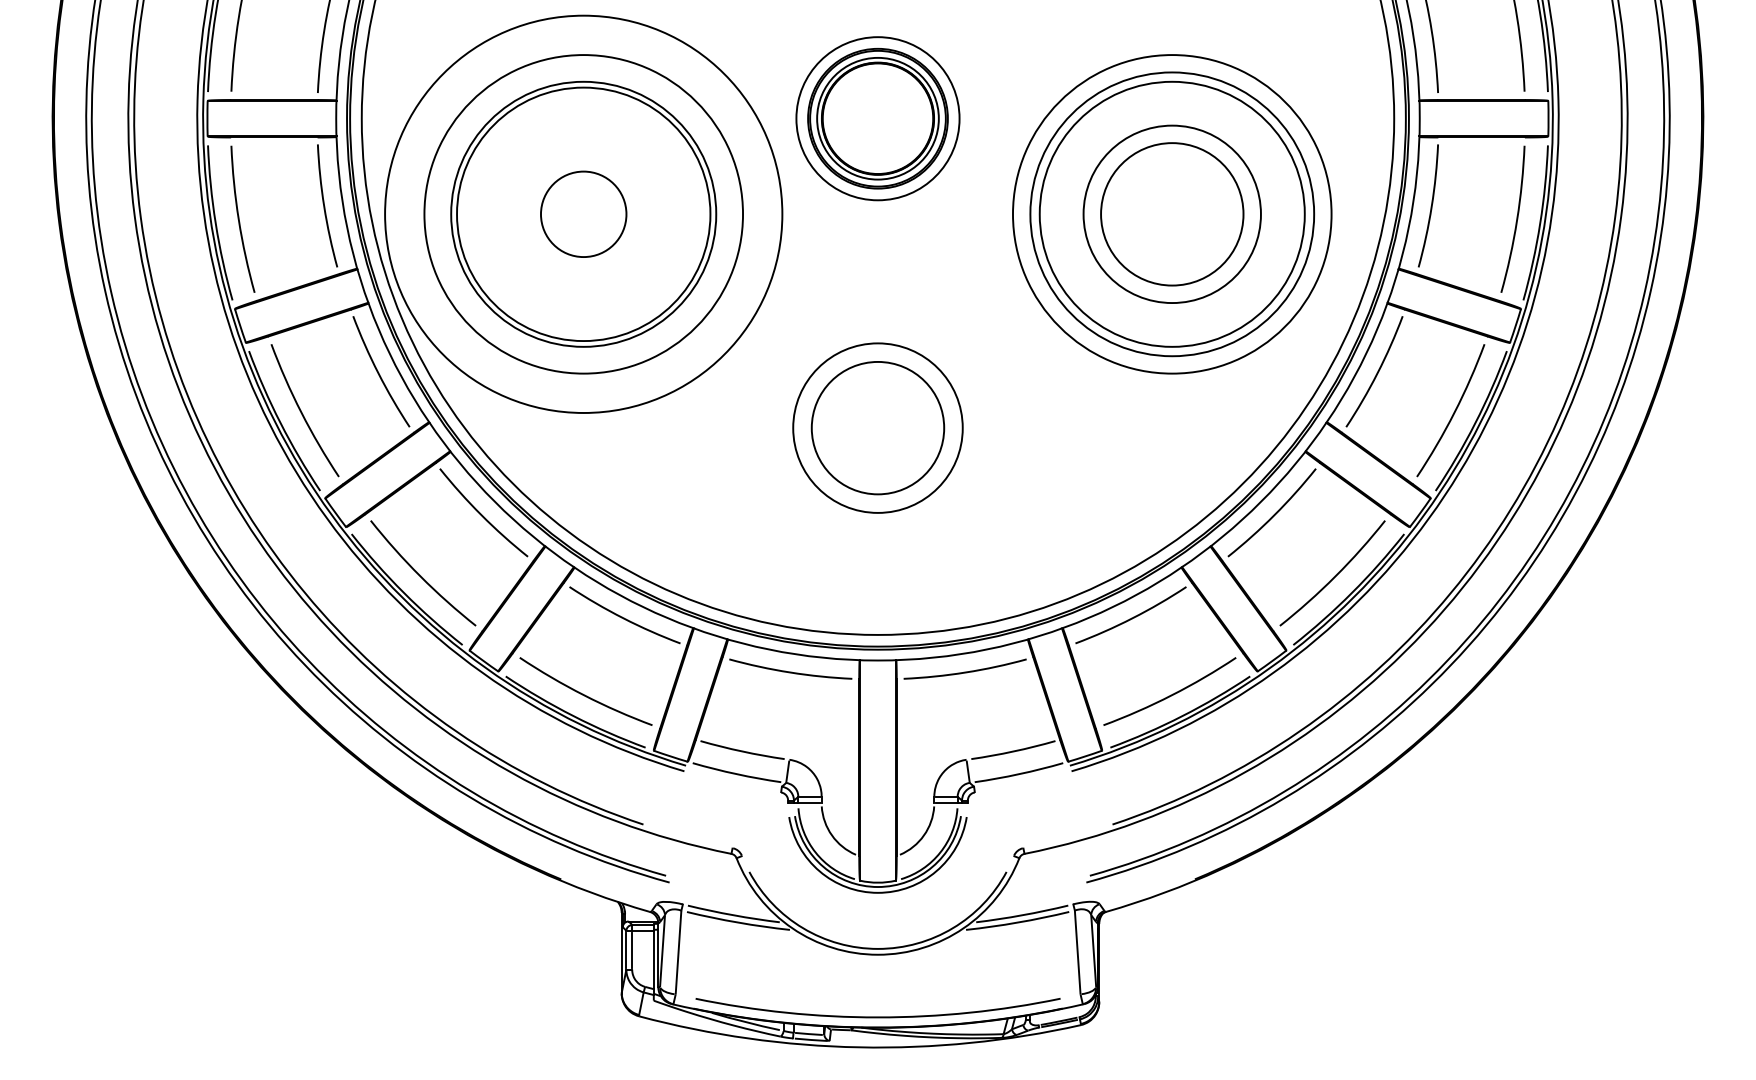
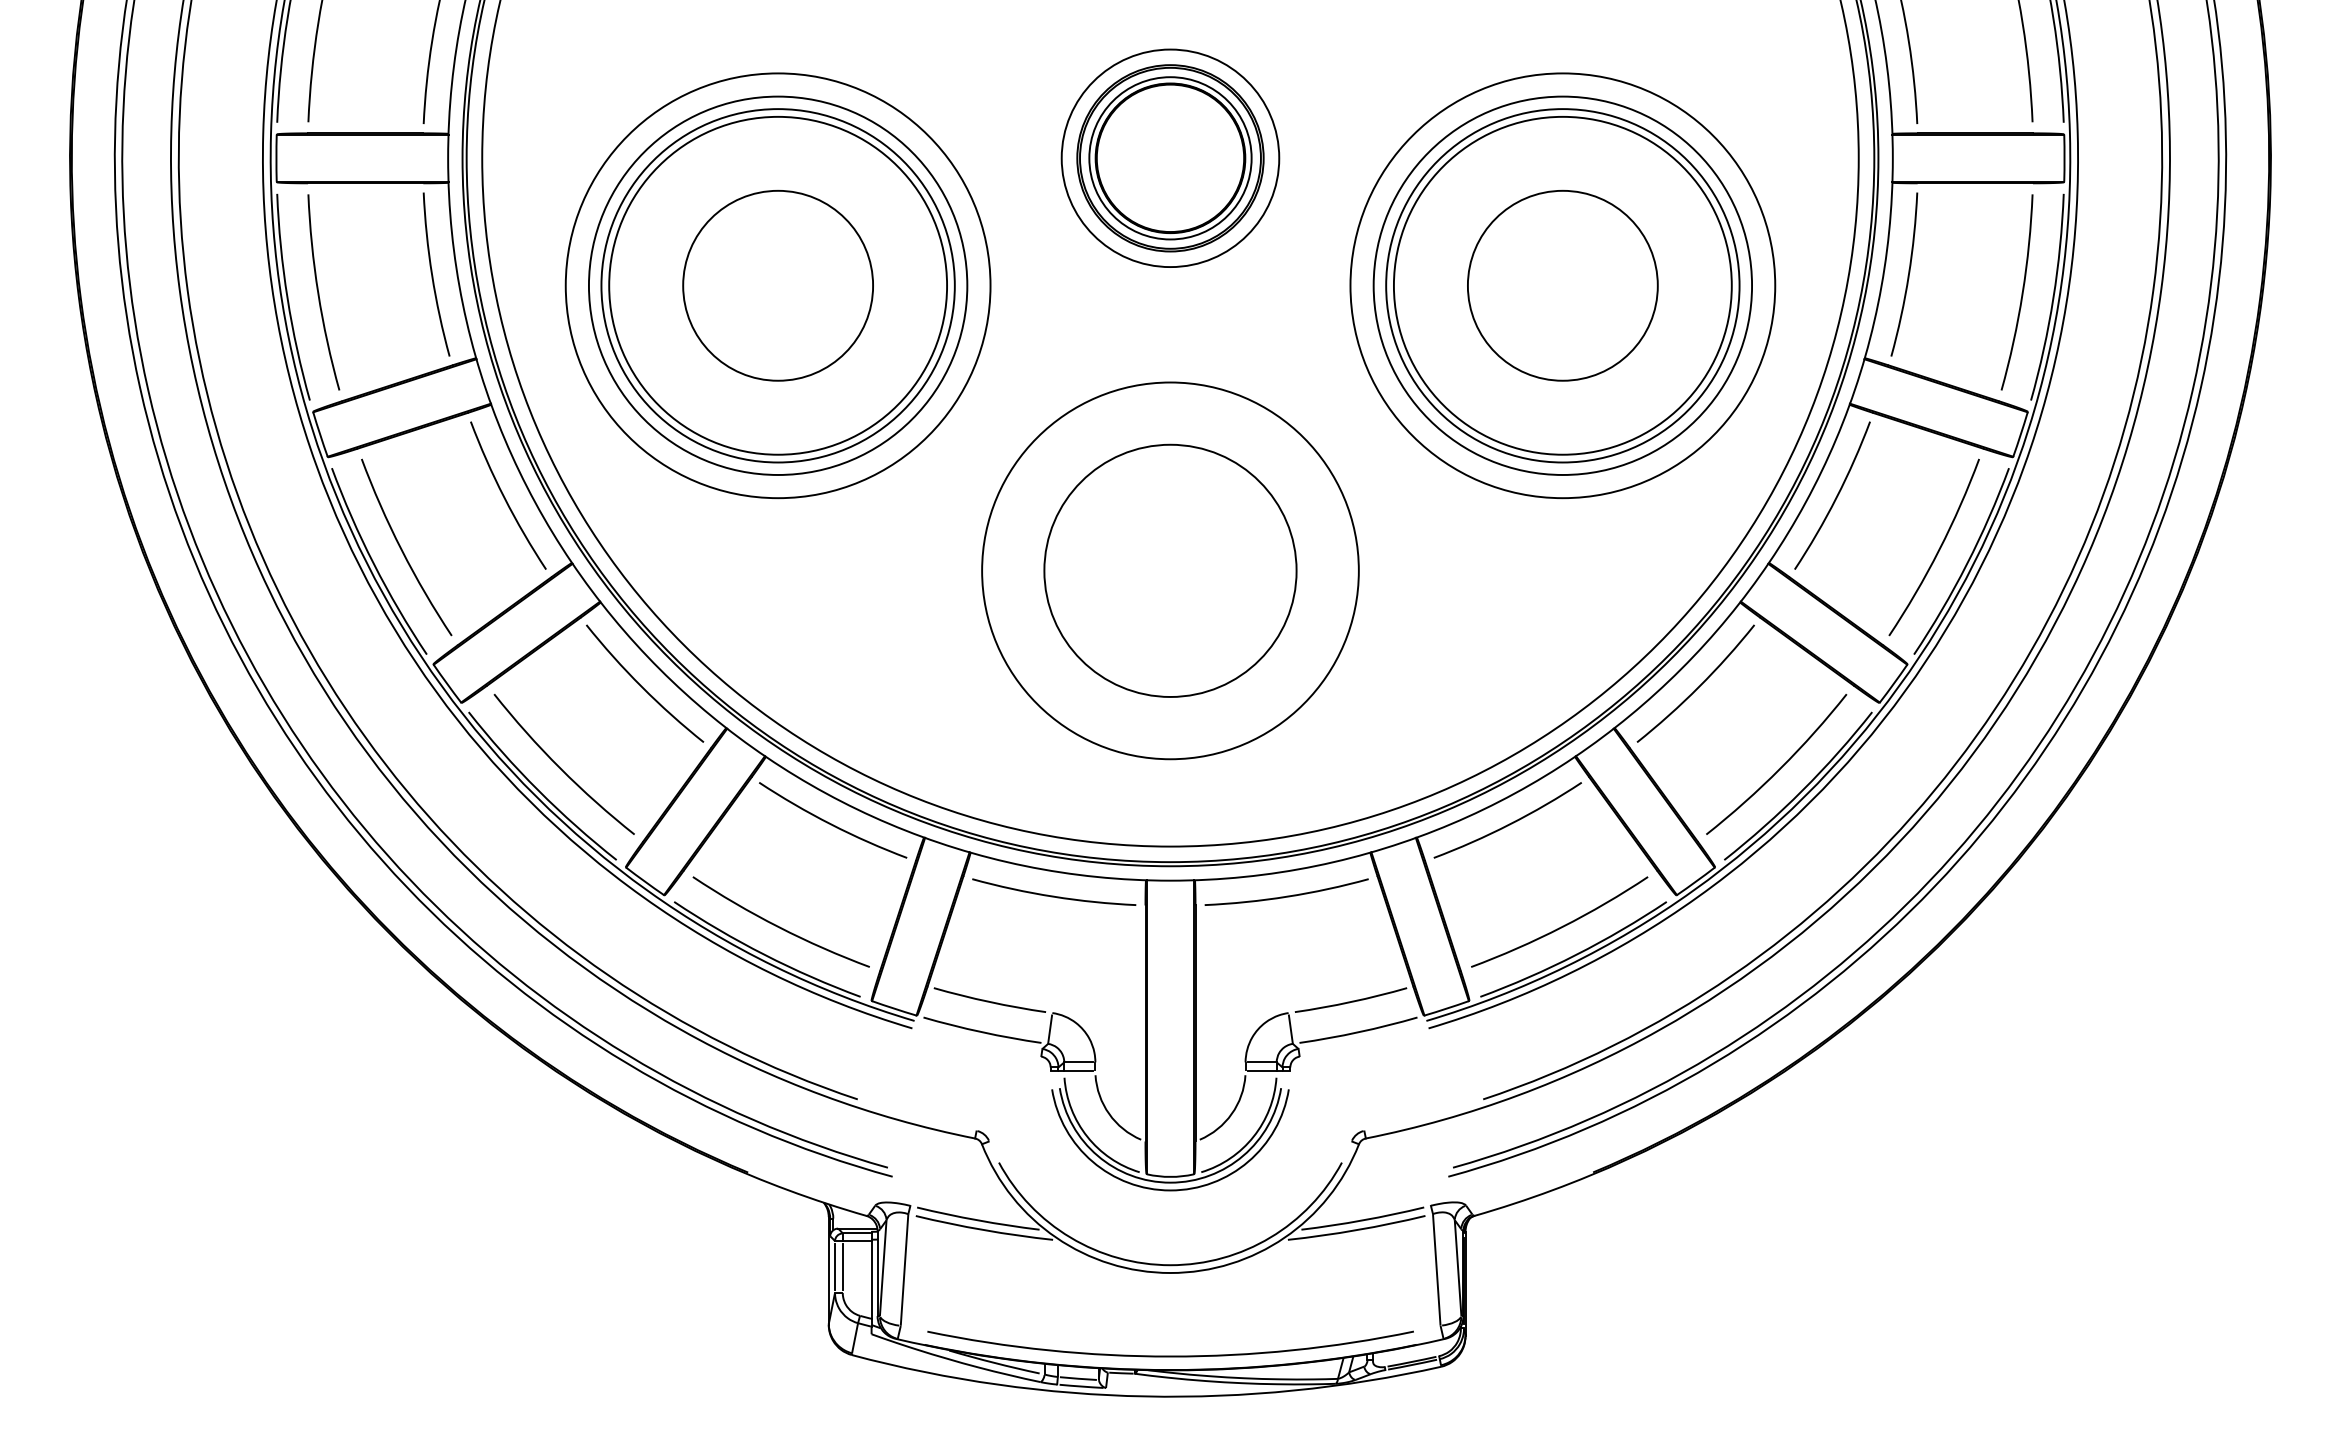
circle: (583, 214) -> (777, 286), size x0.71
circle: (583, 214) -> (777, 286), size x1.67
circle: (1171, 214) -> (1561, 286), size x1.43
circle: (877, 427) -> (1169, 570), size x1.43
circle: (877, 427) -> (1169, 570), size x1.67

